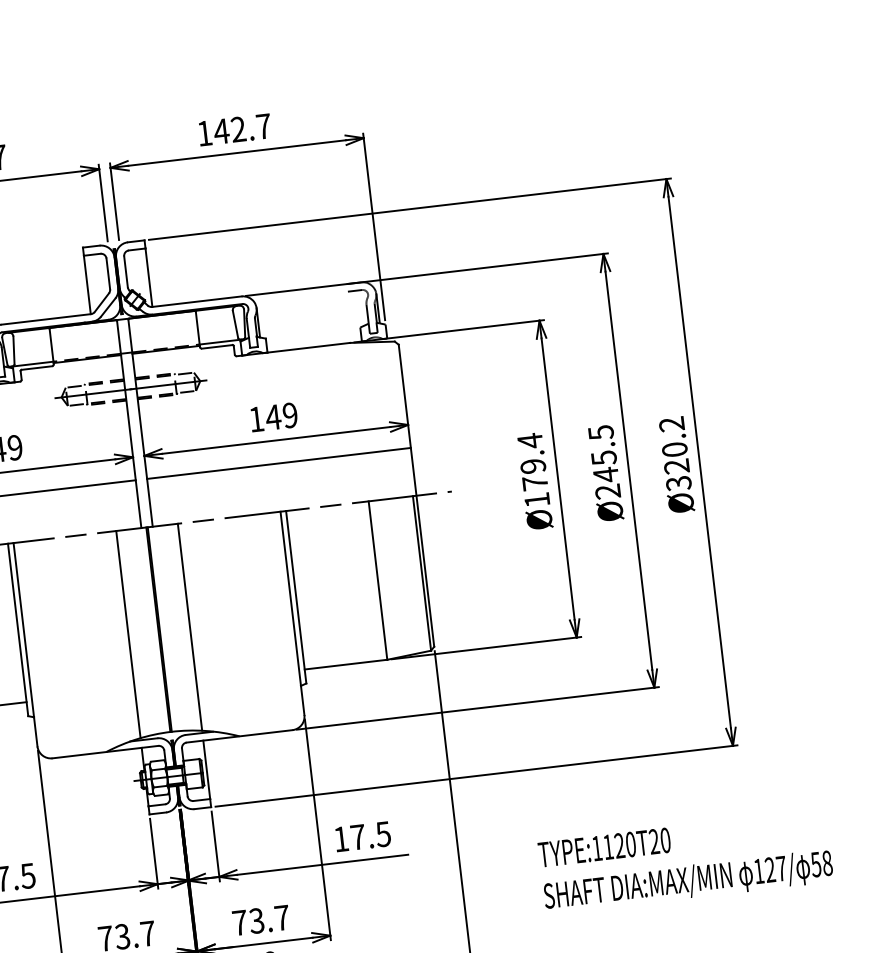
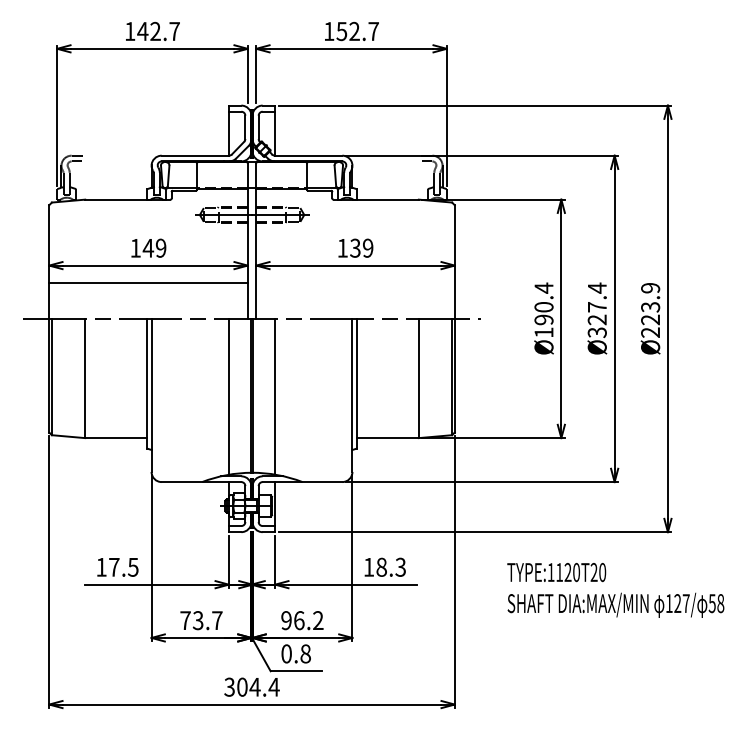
text: (221, 131) -> (341, 31), 142.7 -> 152.7
text: (273, 416) -> (355, 247), 149 -> 139
text: (675, 454) -> (650, 310), Ø320.2 -> Ø223.9
line: (278, 462) -> (355, 282), removed
text: (603, 462) -> (596, 310), Ø245.5 -> Ø327.4
text: (533, 474) -> (543, 313), Ø179.4 -> Ø190.4
text: (369, 834) -> (390, 566), 17.5 -> 18.3
text: (685, 862) -> (615, 590), moved
text: (261, 920) -> (302, 620), 73.7 -> 96.2

